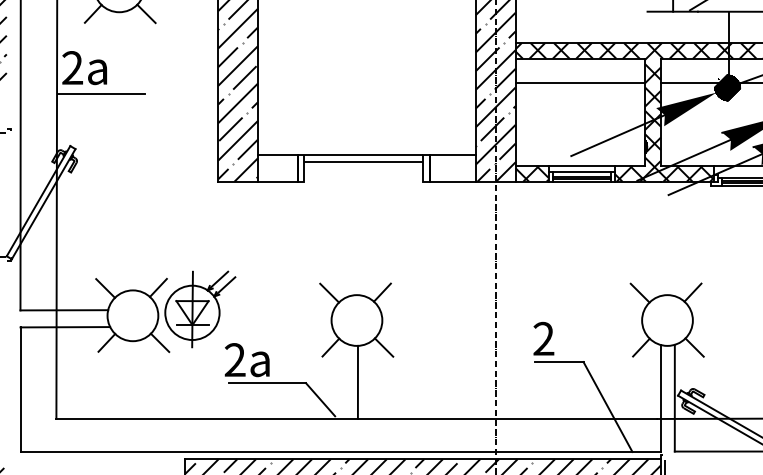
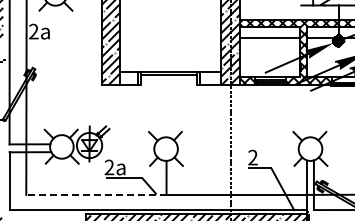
line: (99, 93) -> (46, 43), removed
line: (205, 418) -> (95, 194), solid -> dashed

